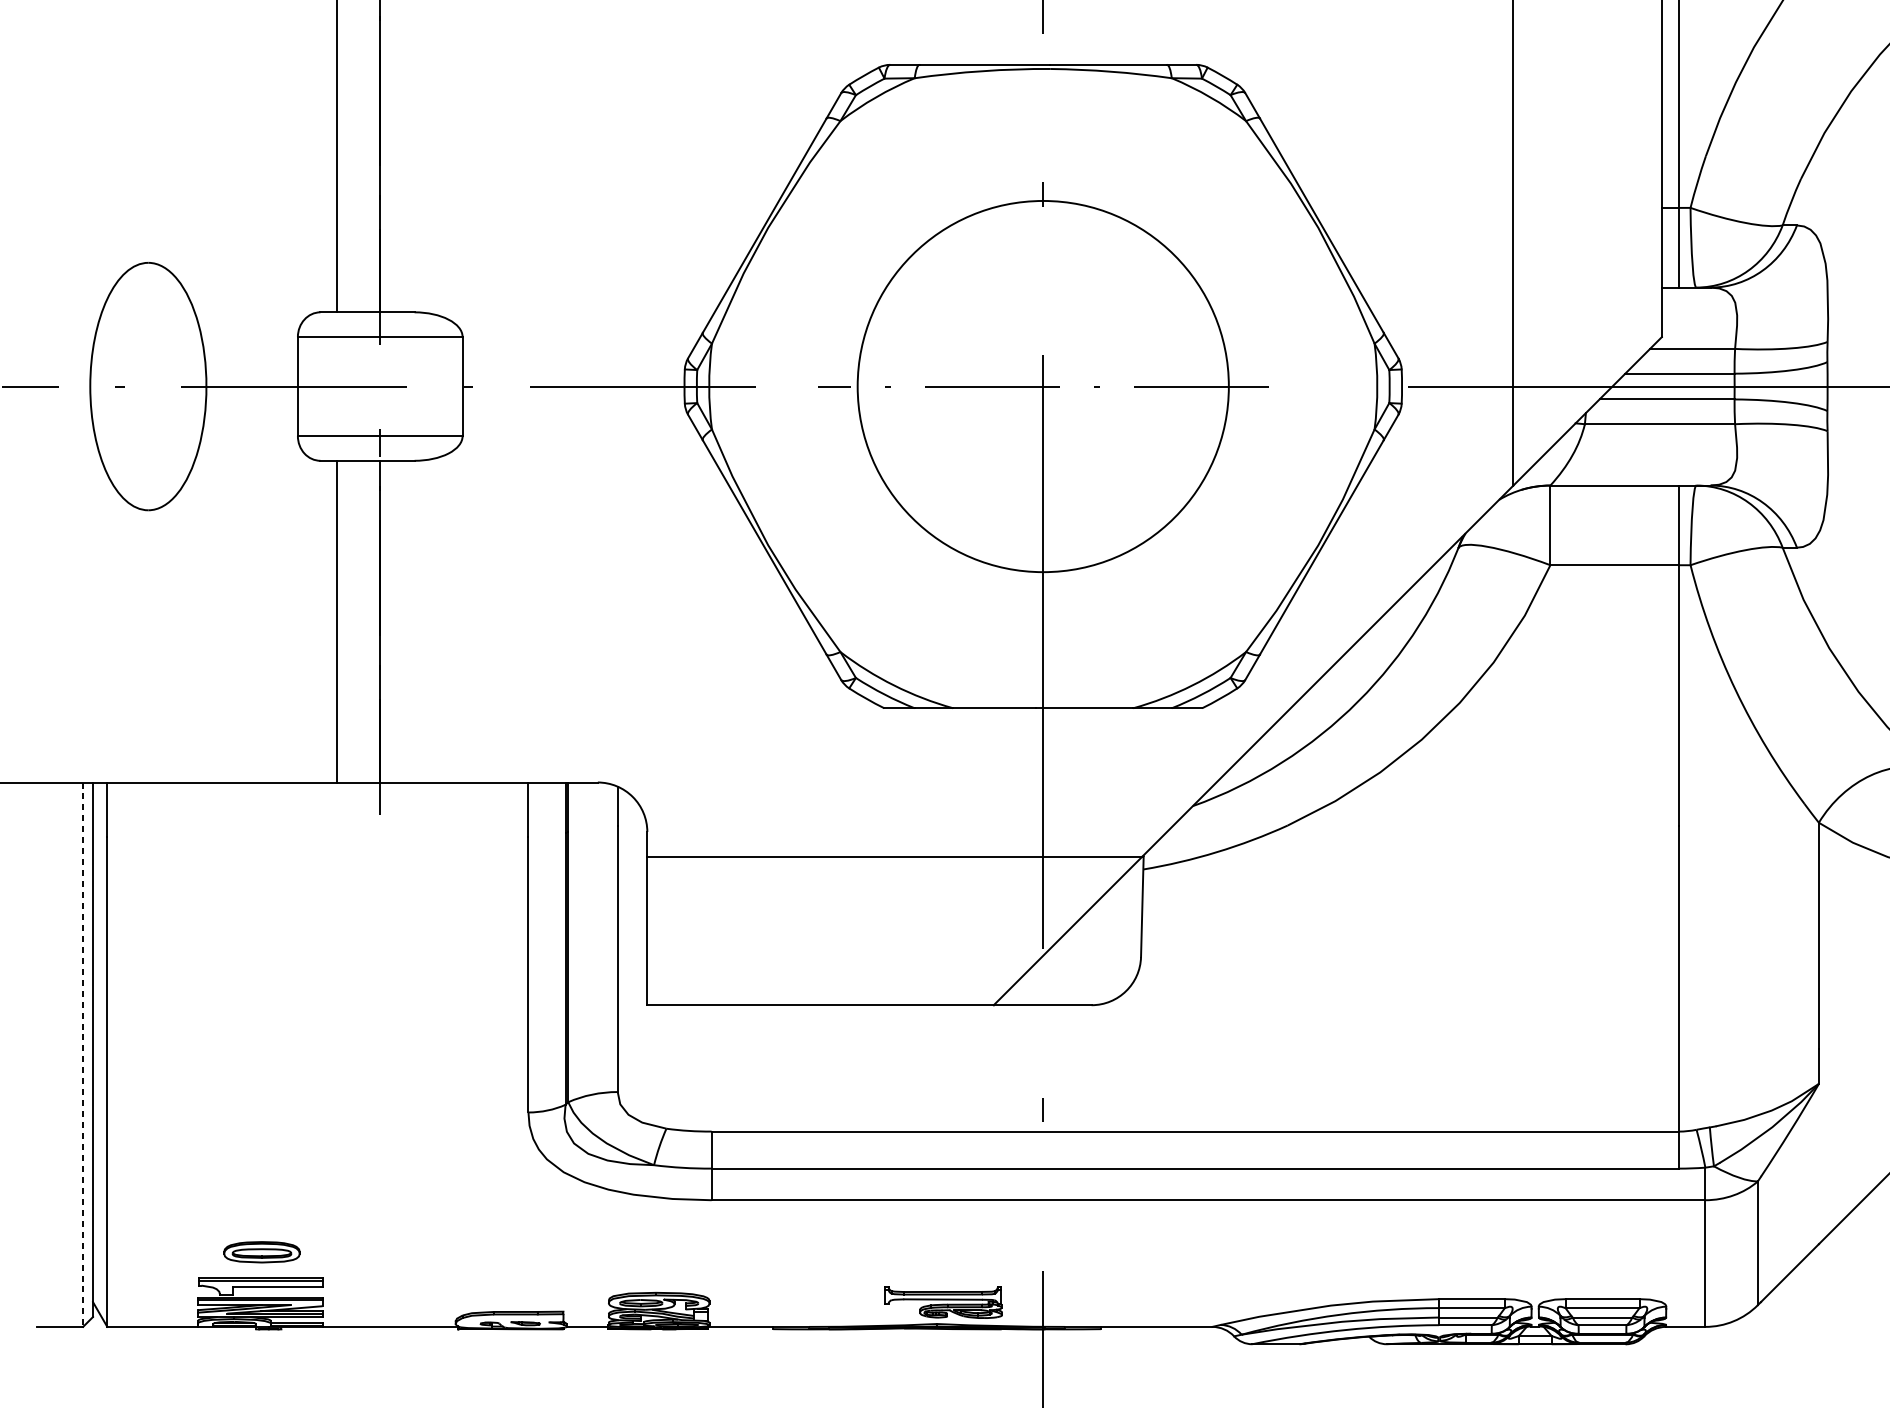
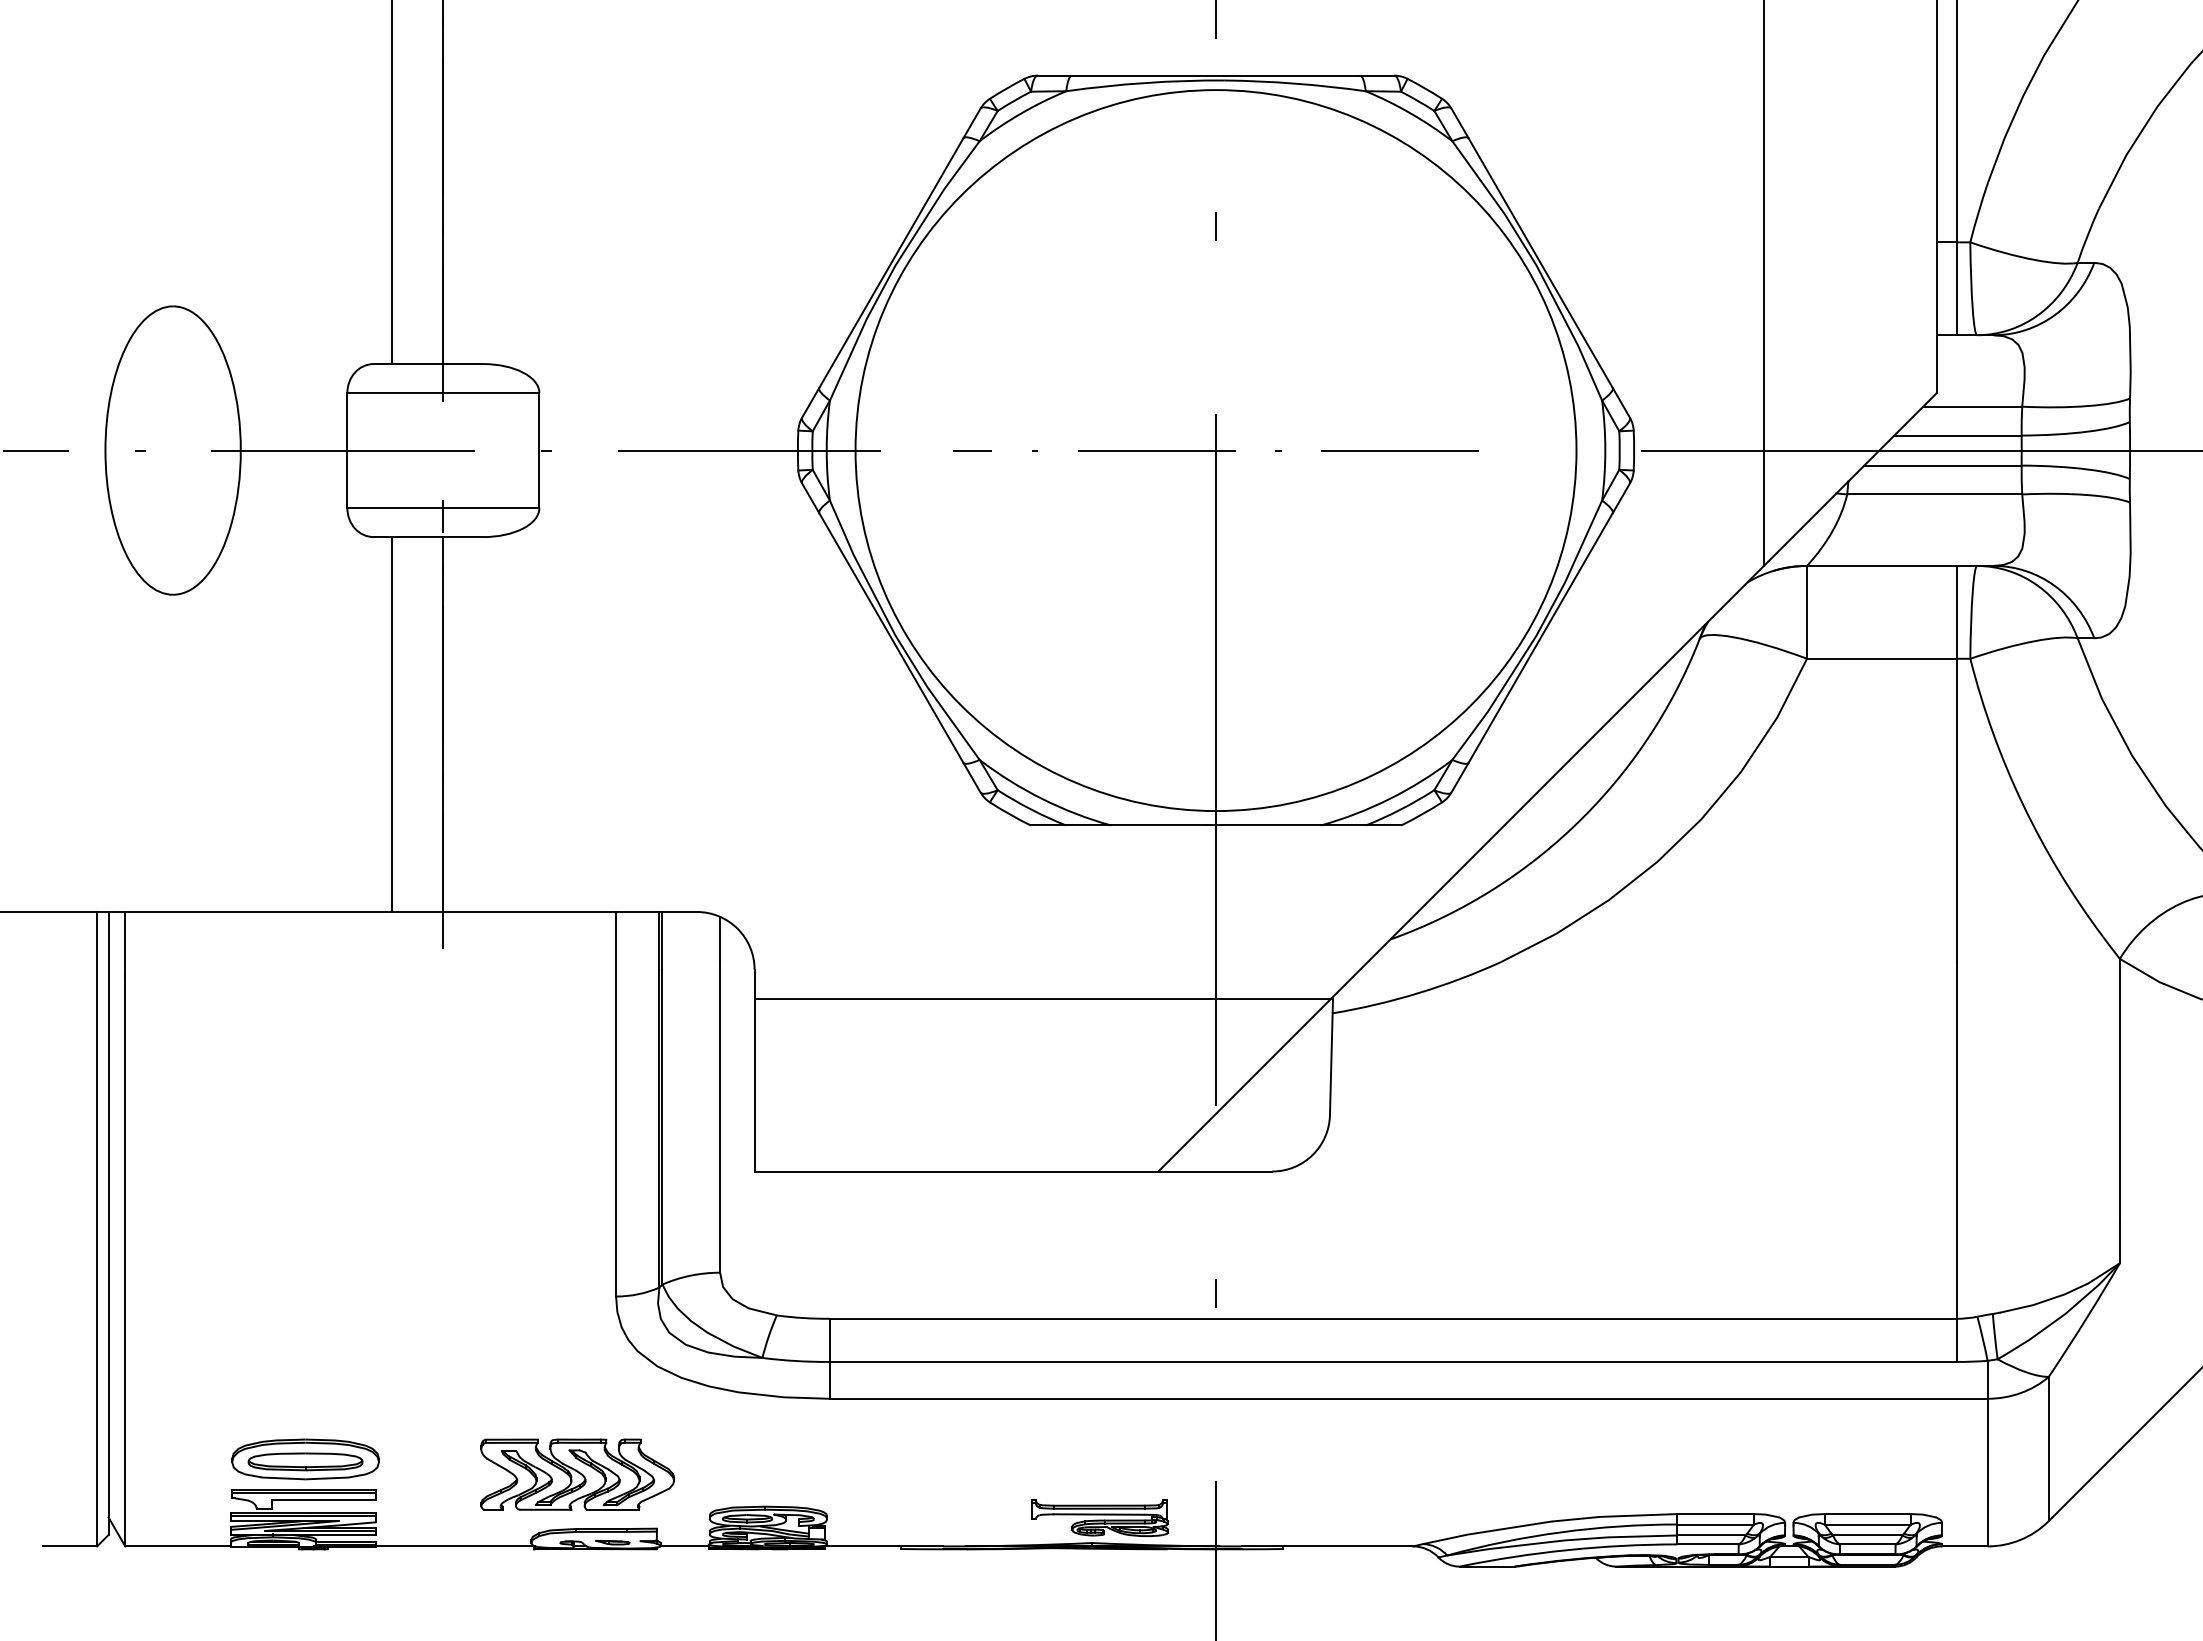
circle: (1042, 386) -> (1215, 450), size x1.67
line: (83, 1054) -> (97, 1229), dashed -> solid
part: (261, 1252) -> (305, 1459), size x1.67
part: (495, 1265) -> (577, 1474), added

